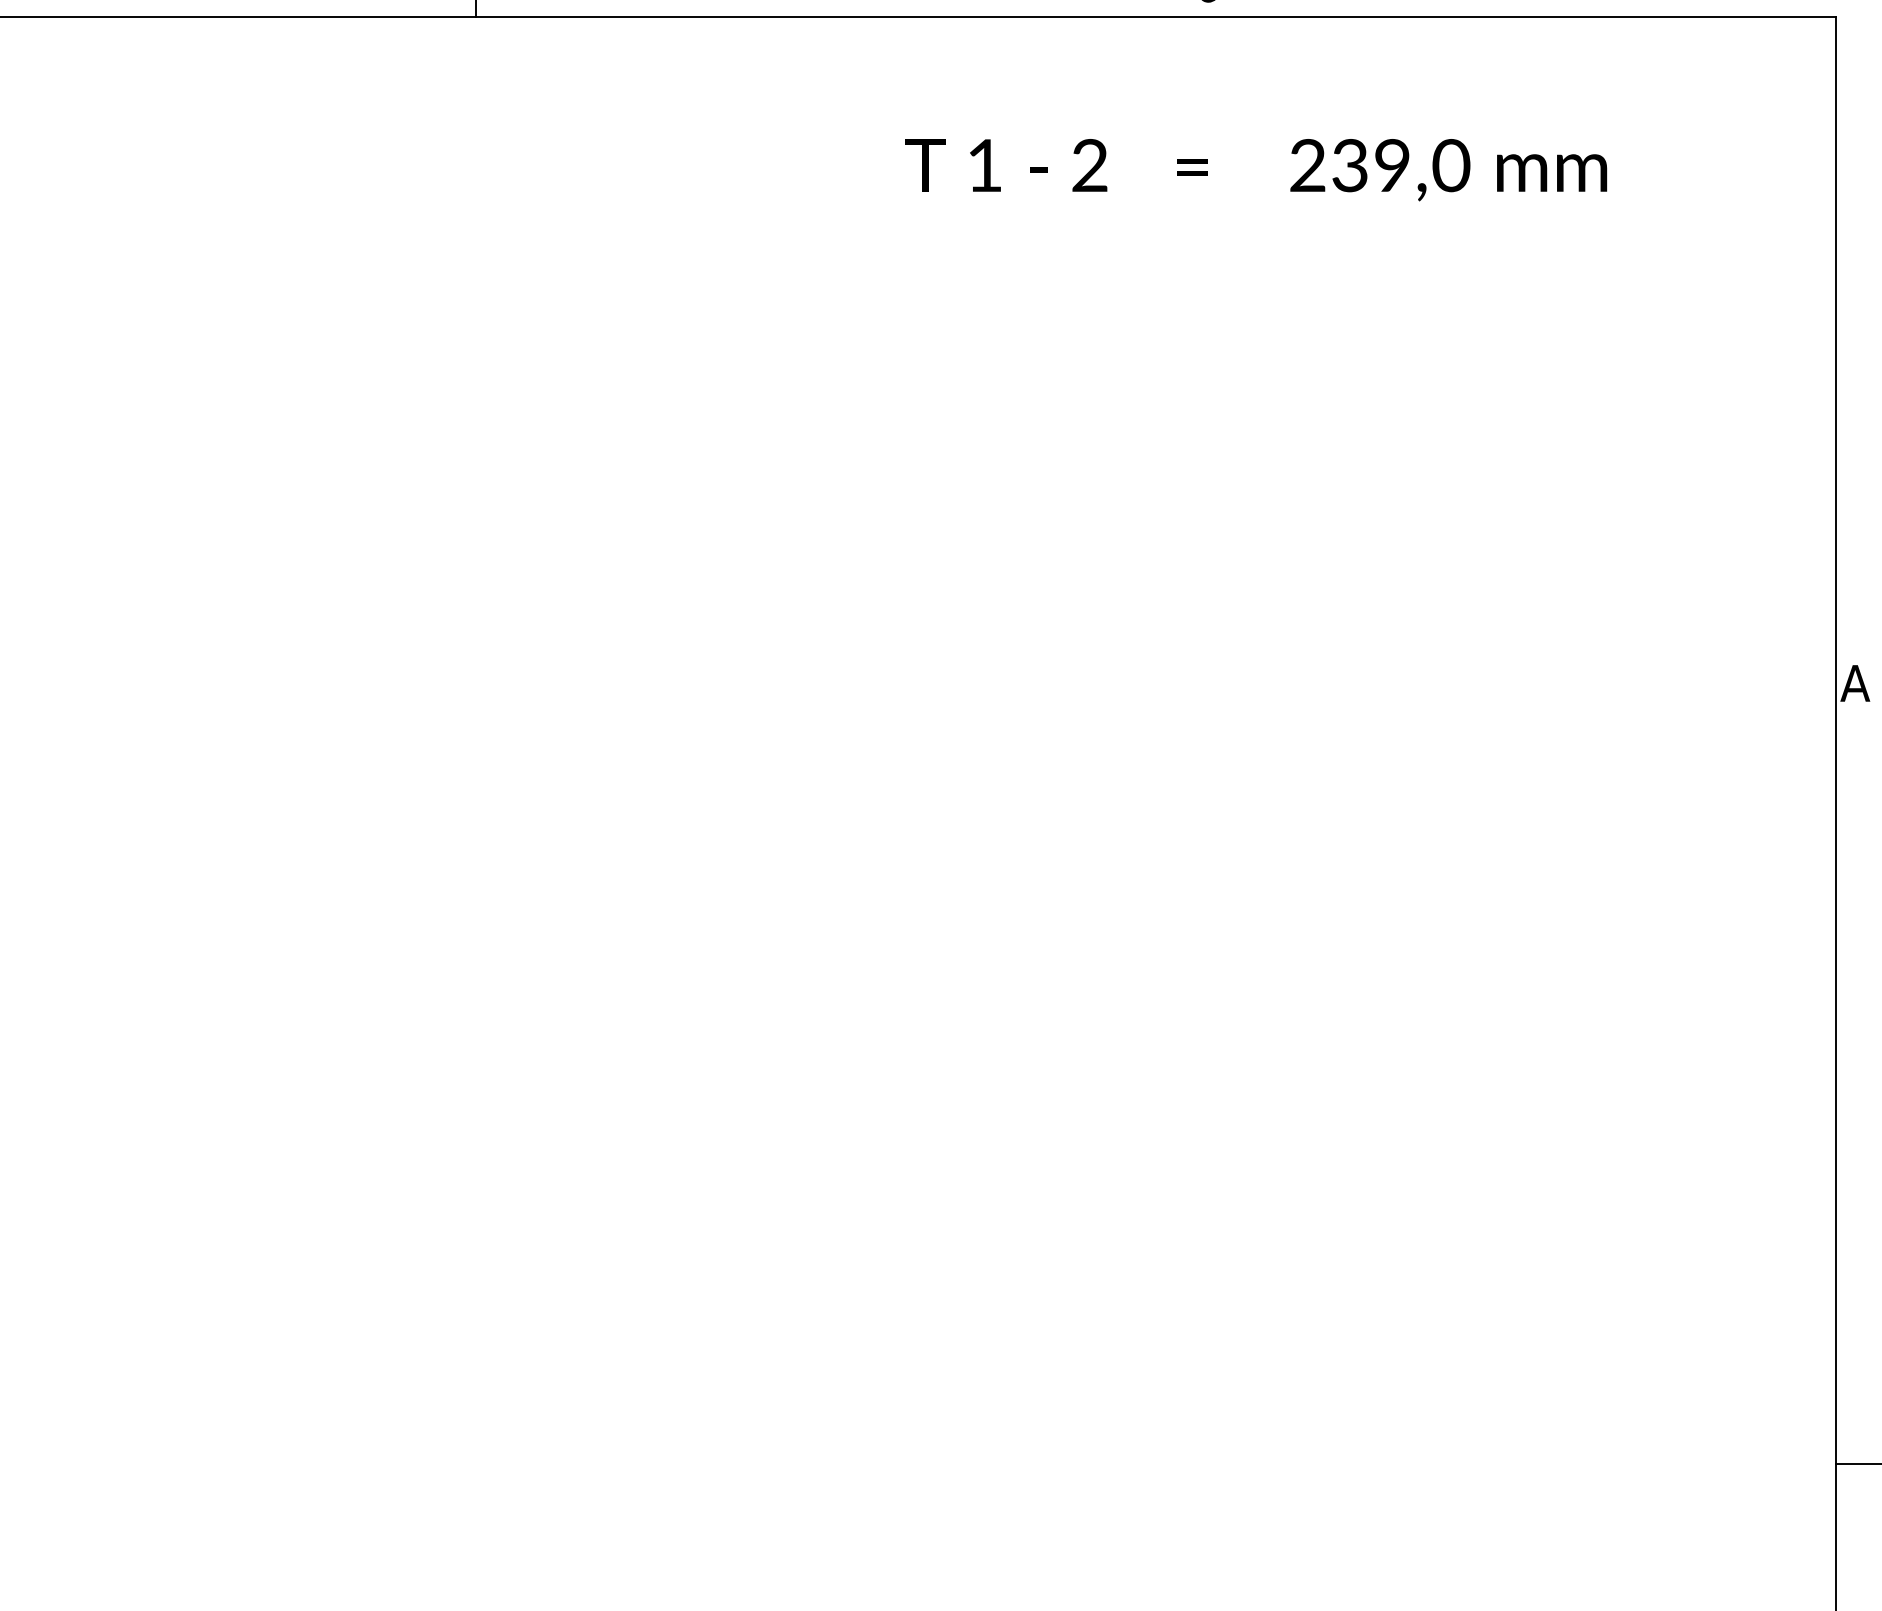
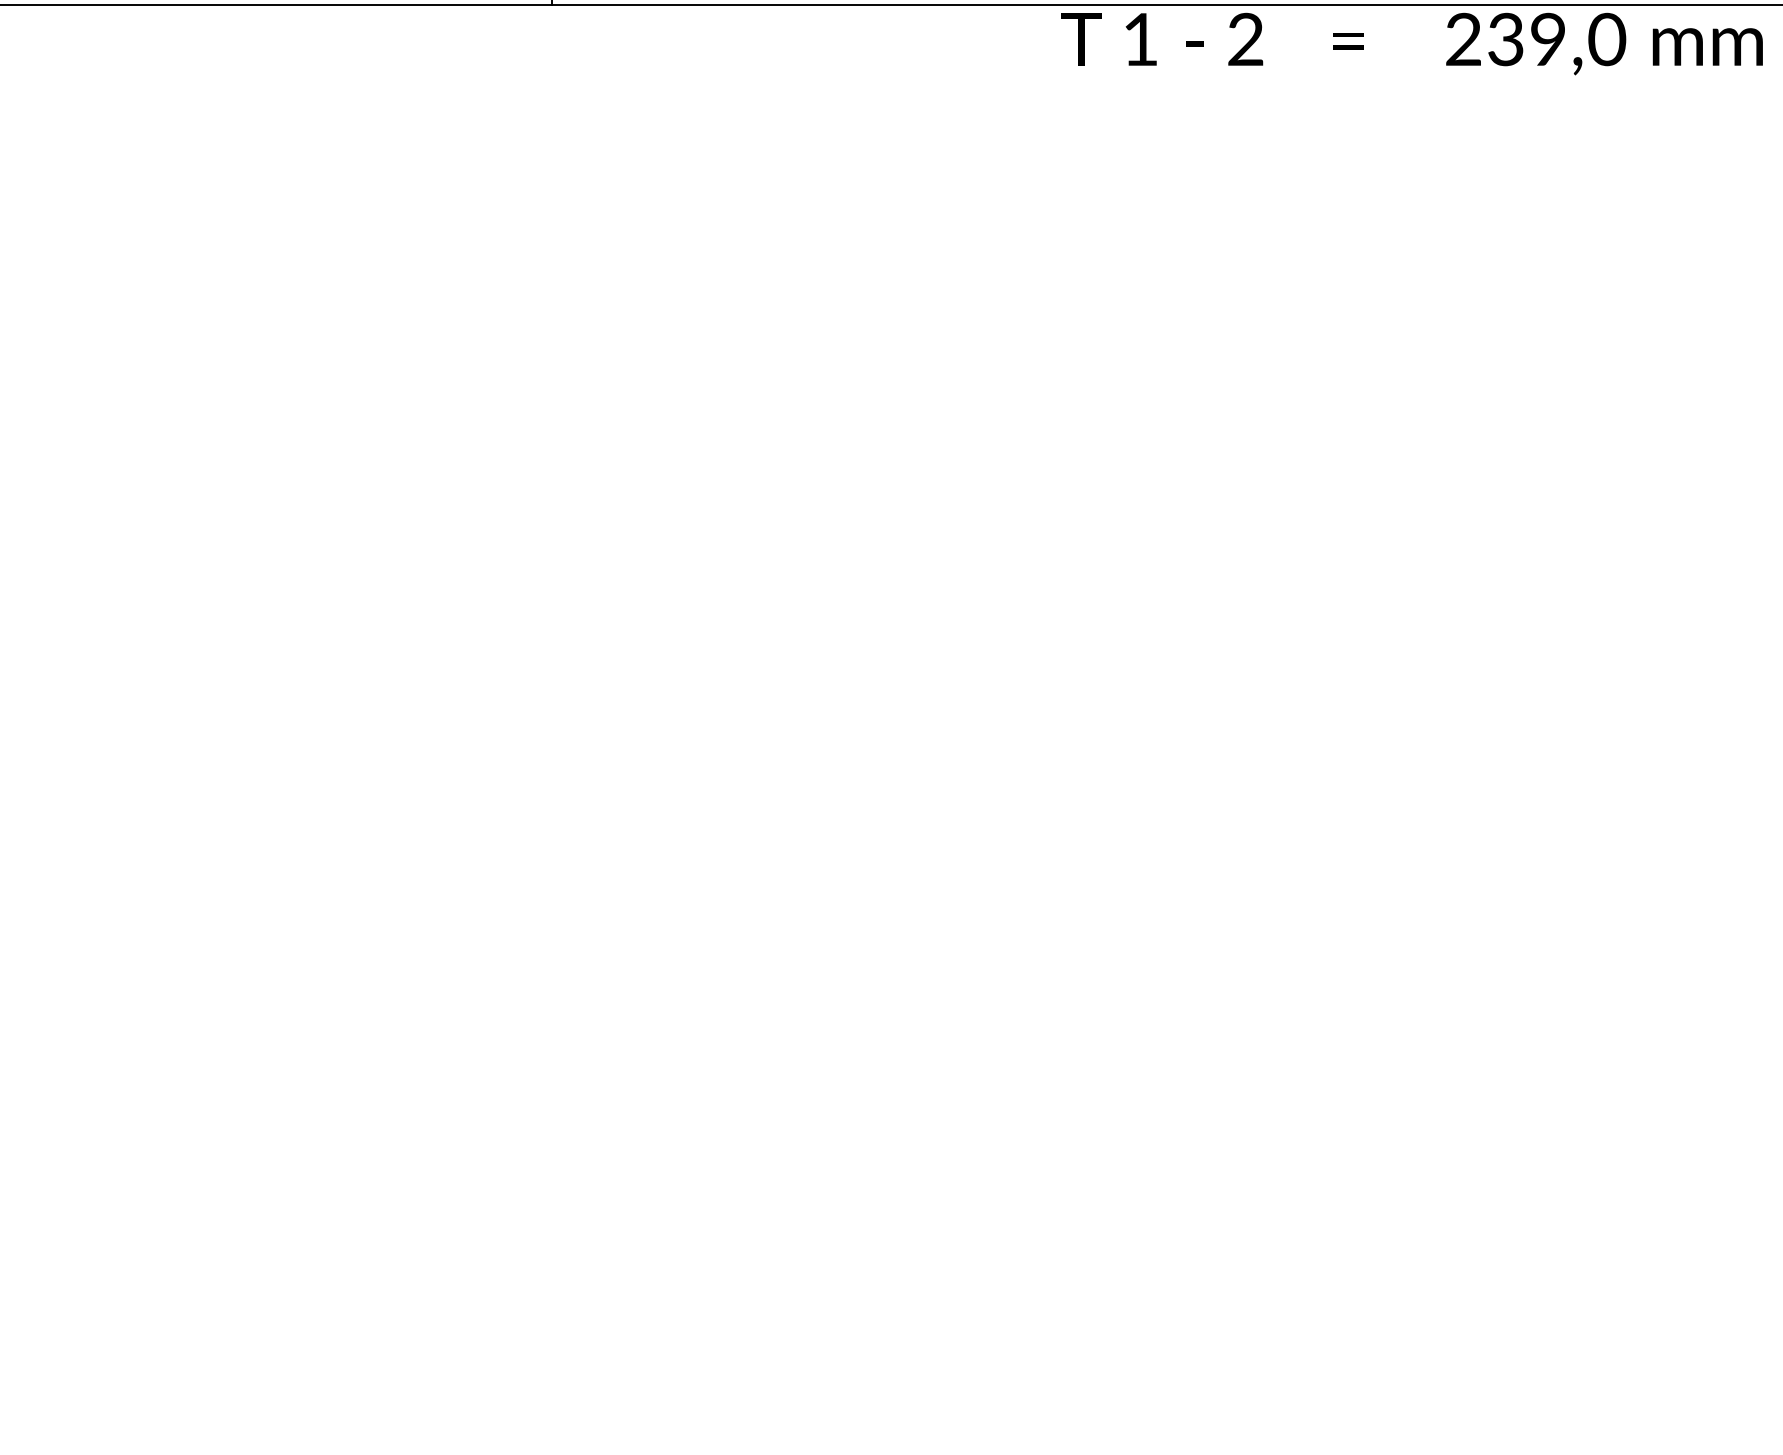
text: (1256, 170) -> (1412, 44), moved

